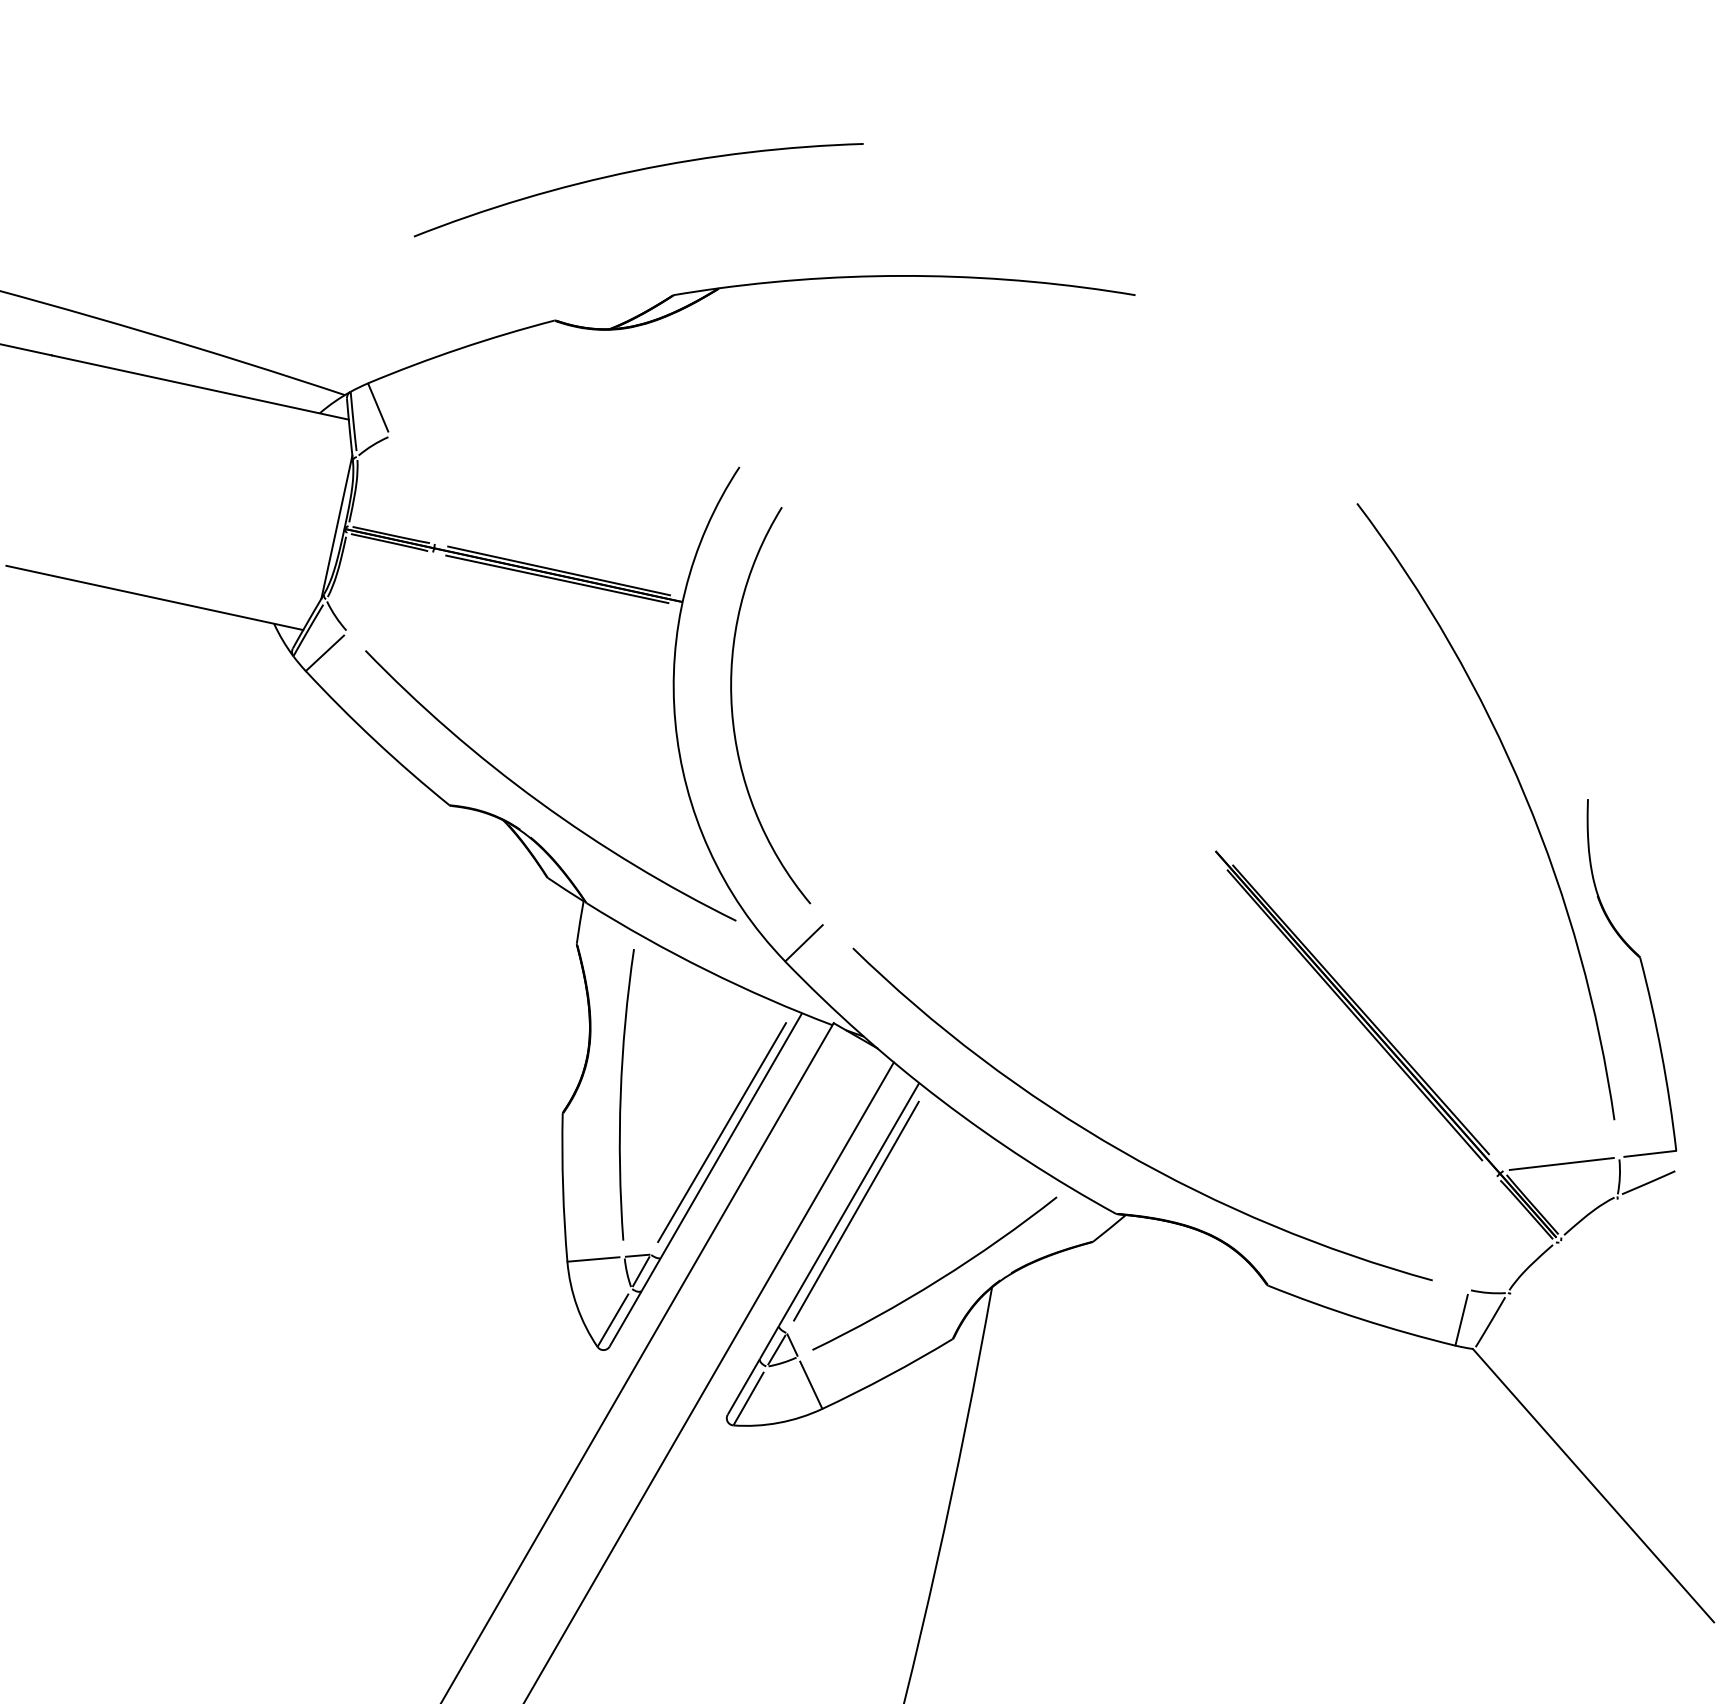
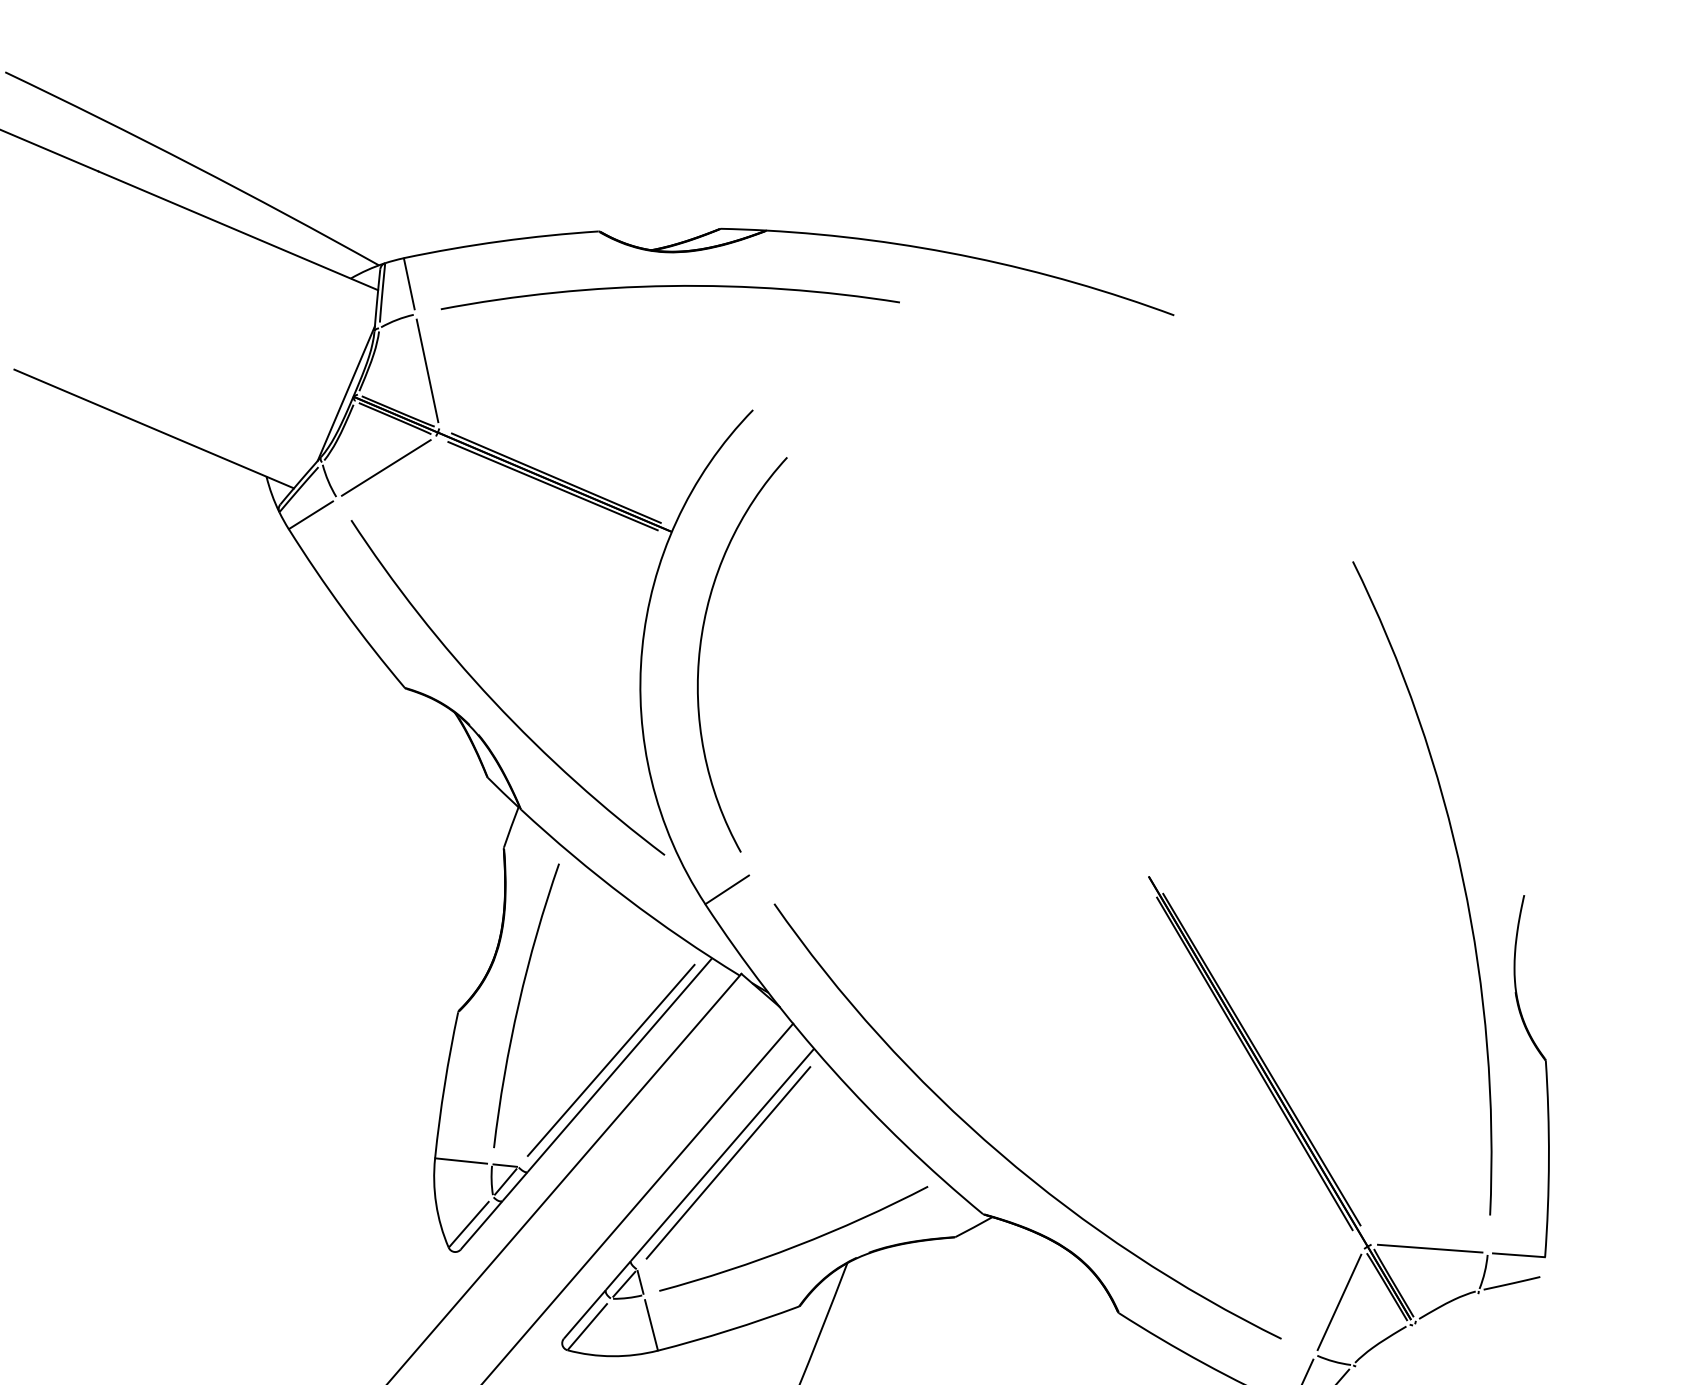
arc: (633, 172) -> (668, 287), moved
line: (412, 489) -> (427, 370), added
line: (389, 592) -> (385, 467), added
line: (1482, 1233) -> (1339, 1302), added

